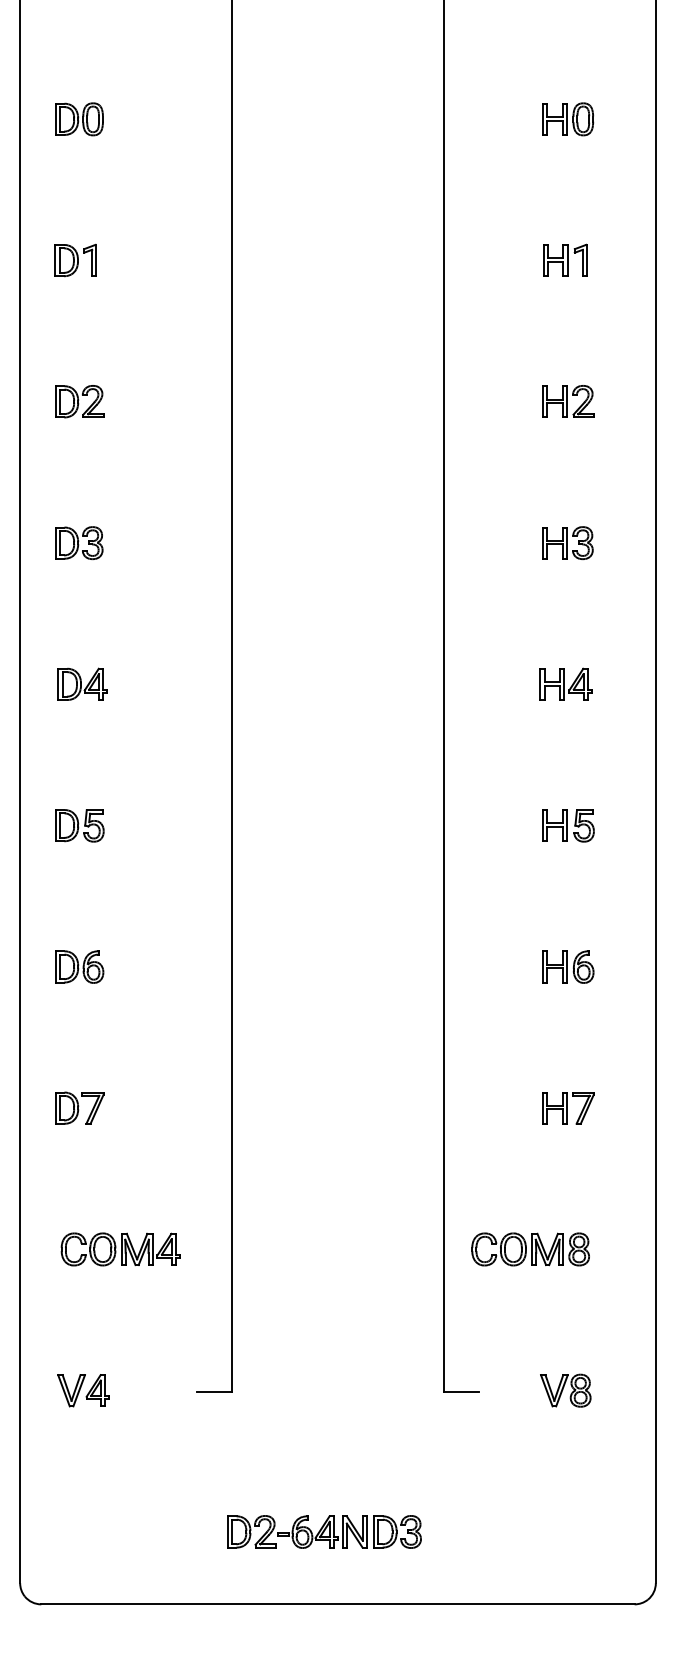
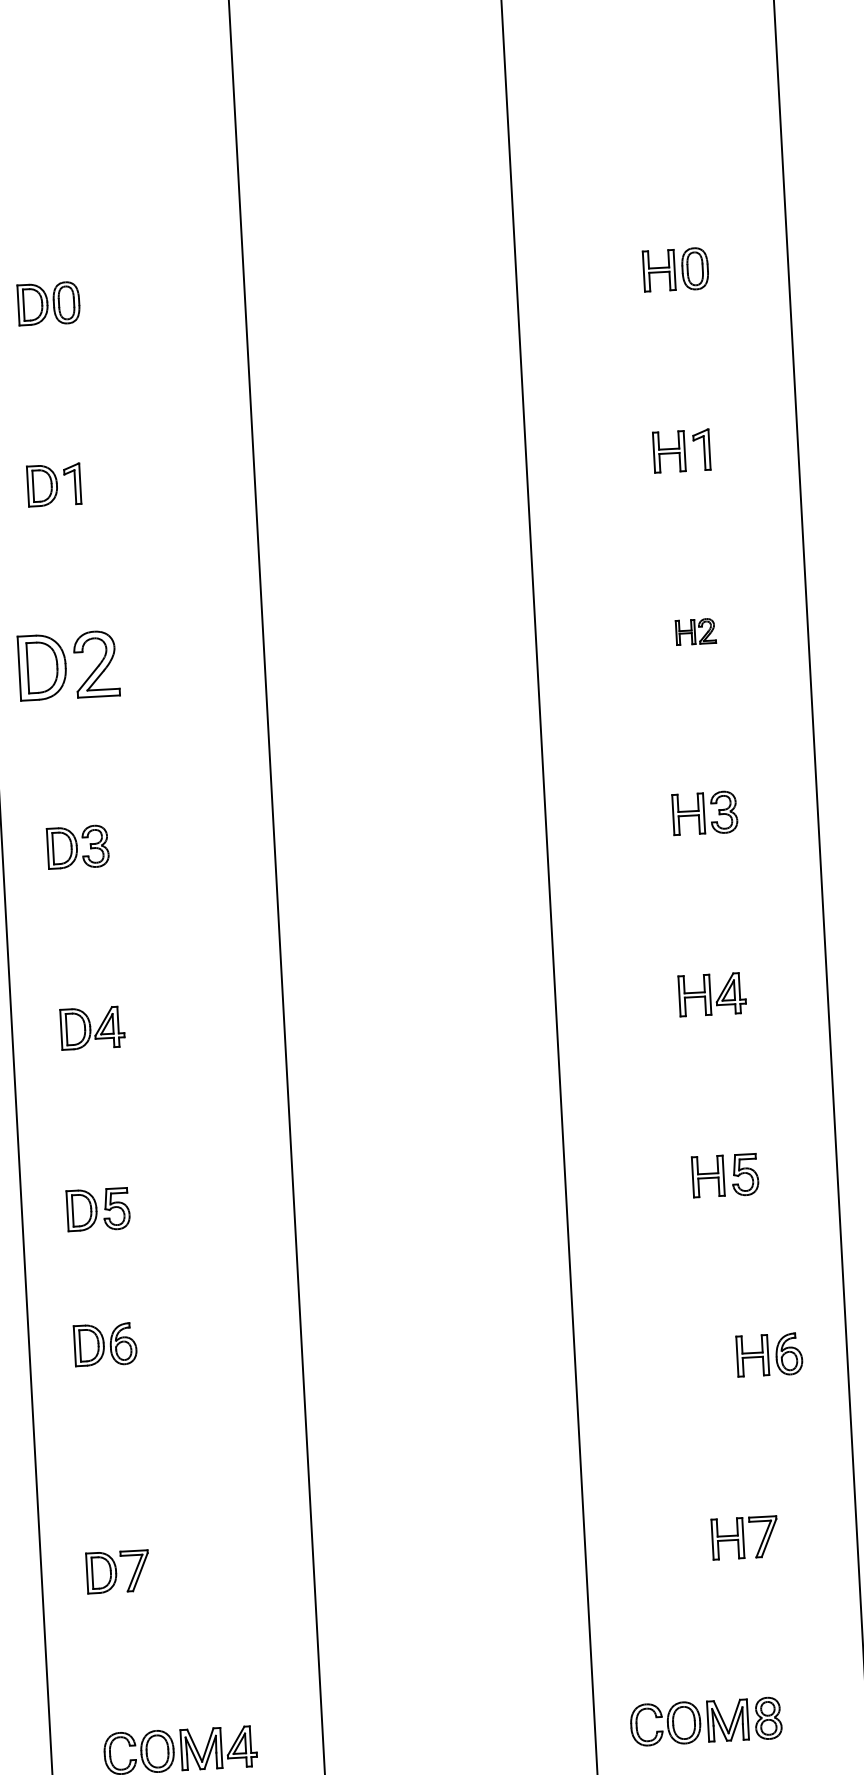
part: (79, 401) -> (68, 665), size x1.6
part: (568, 401) -> (695, 631), size x0.6
part: (79, 966) -> (105, 1344), moved
part: (568, 966) -> (769, 1354), moved

